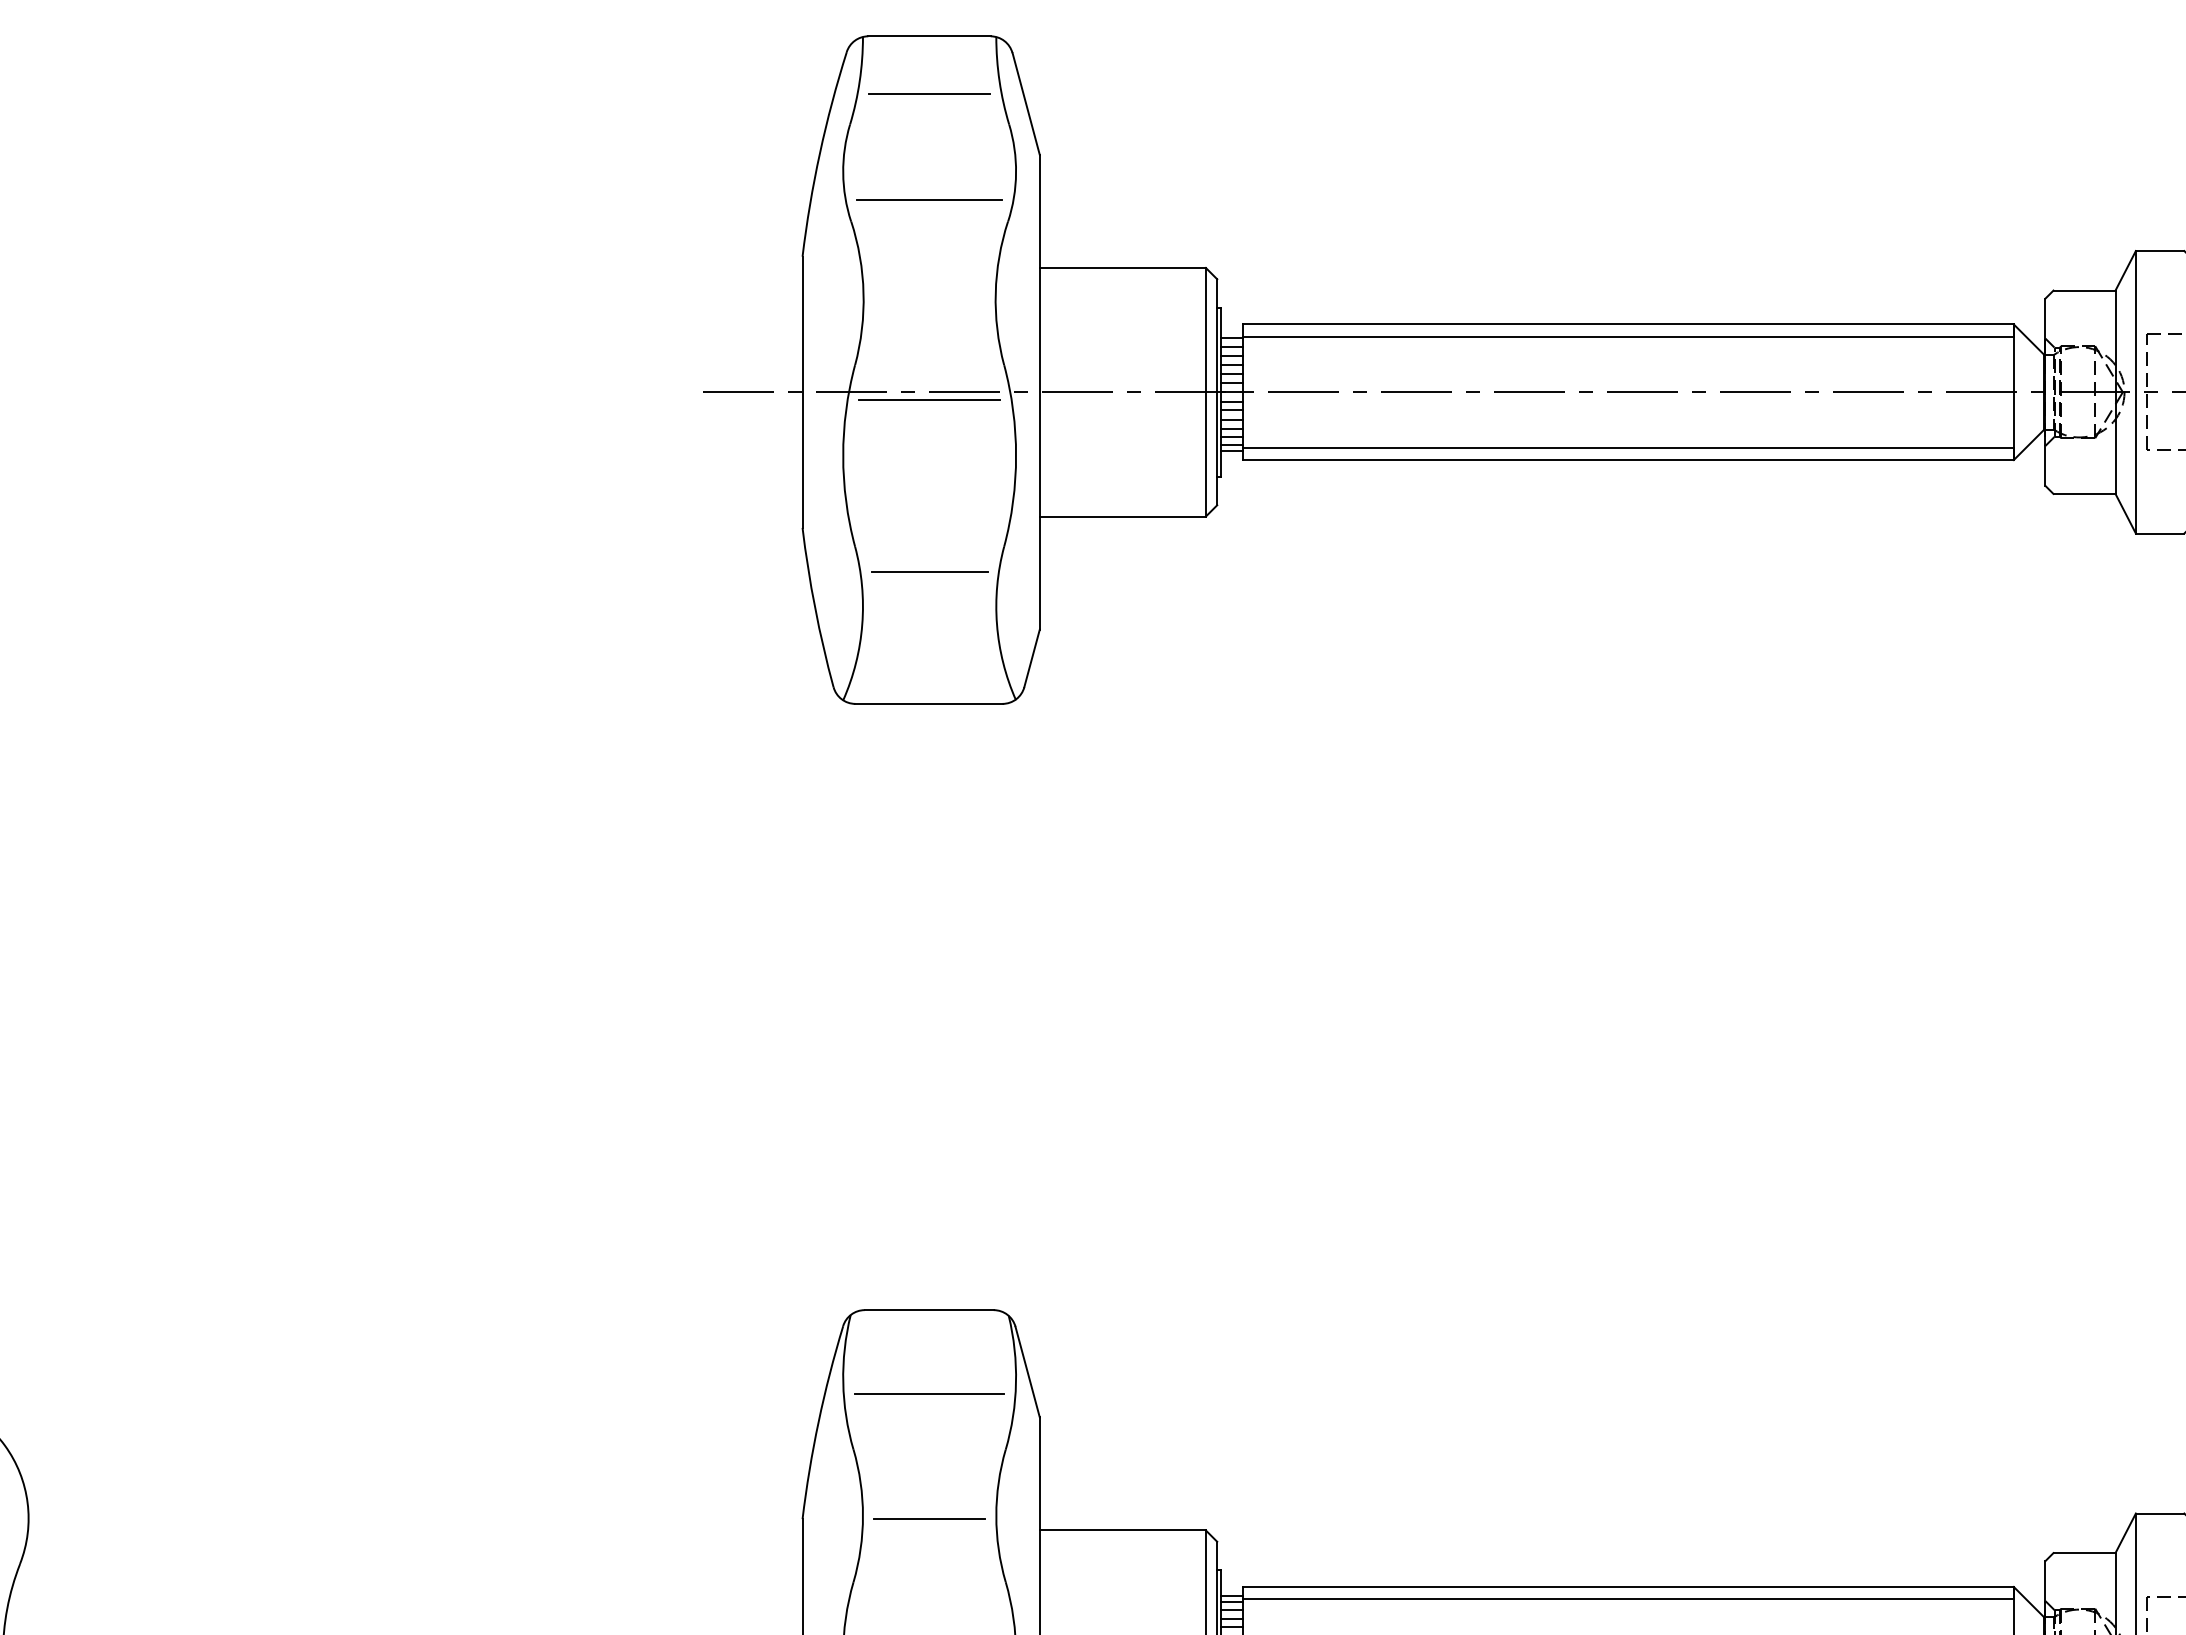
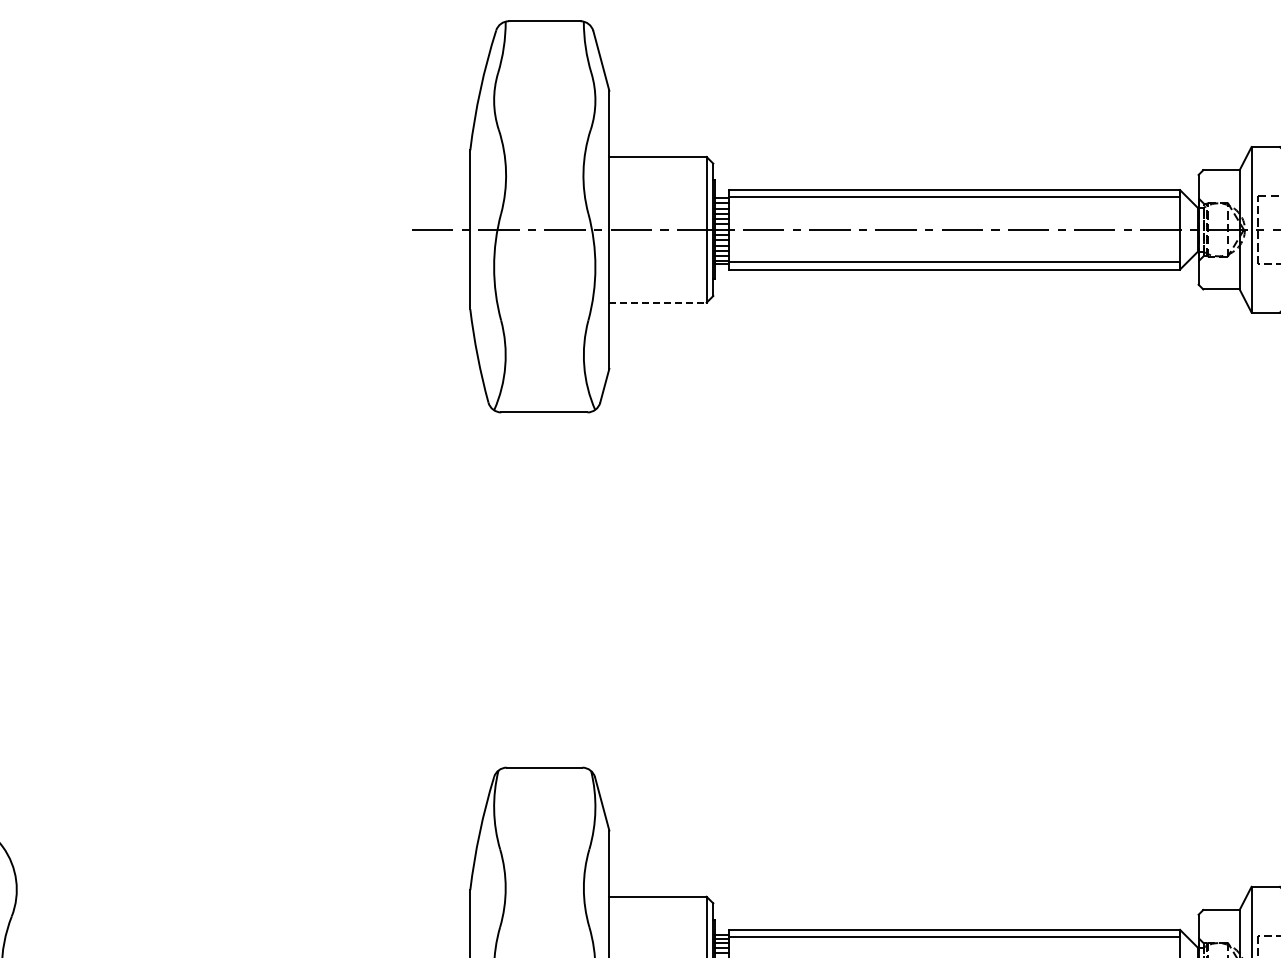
line: (929, 93) -> (544, 54), removed
line: (929, 200) -> (544, 117), removed
line: (929, 400) -> (544, 234), removed
line: (1123, 516) -> (658, 302), solid -> dashed
line: (929, 572) -> (544, 335), removed
line: (929, 1393) -> (544, 816), removed
line: (929, 1518) -> (544, 889), removed

